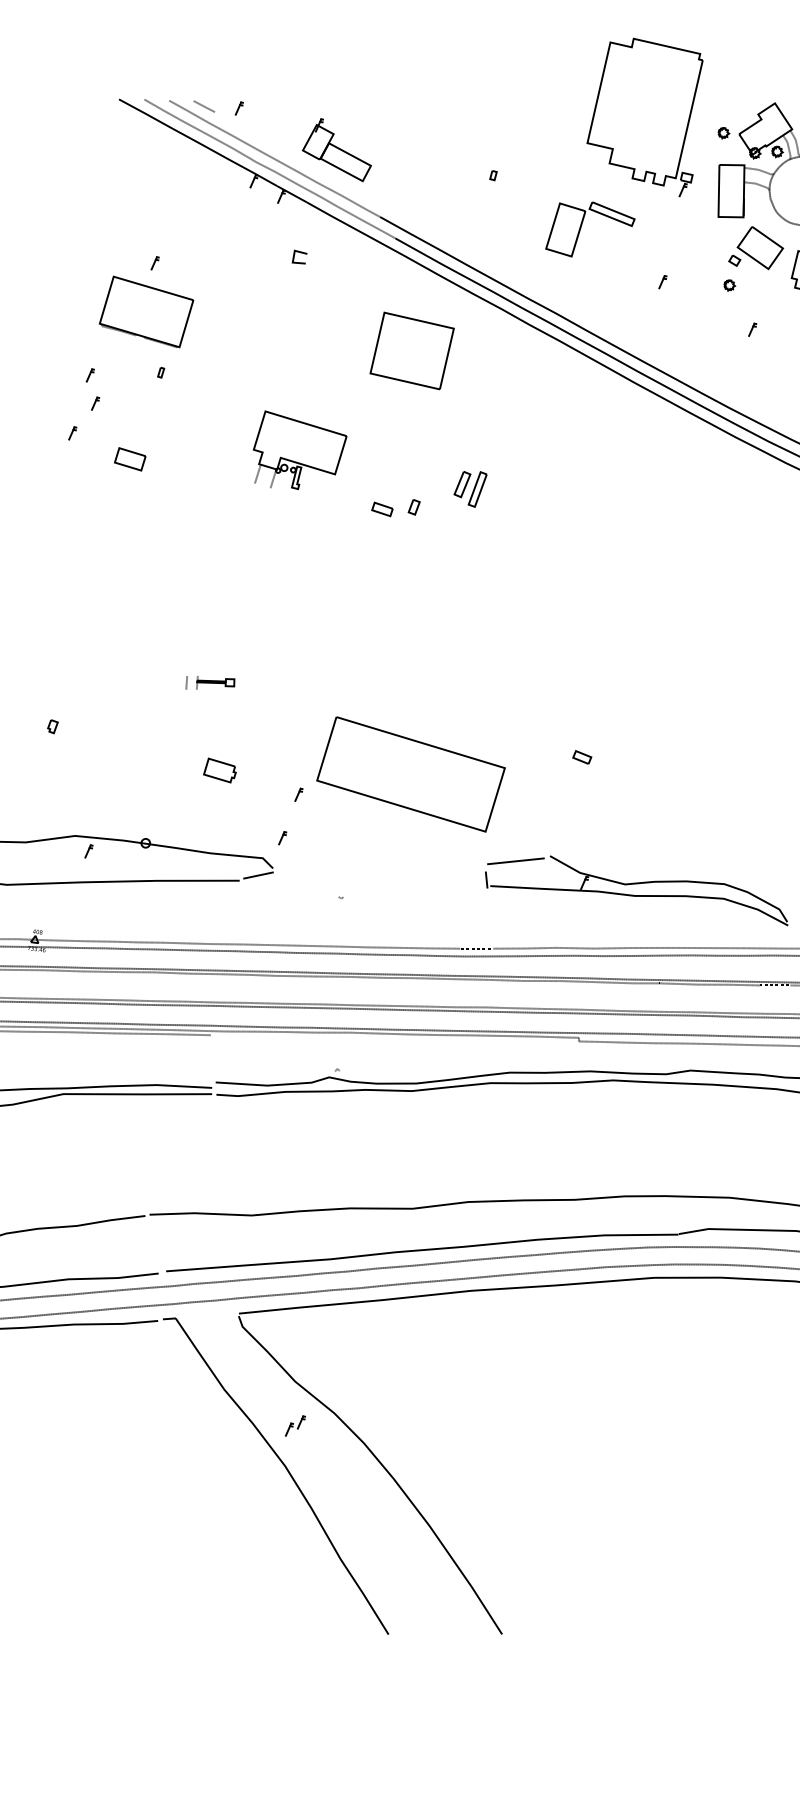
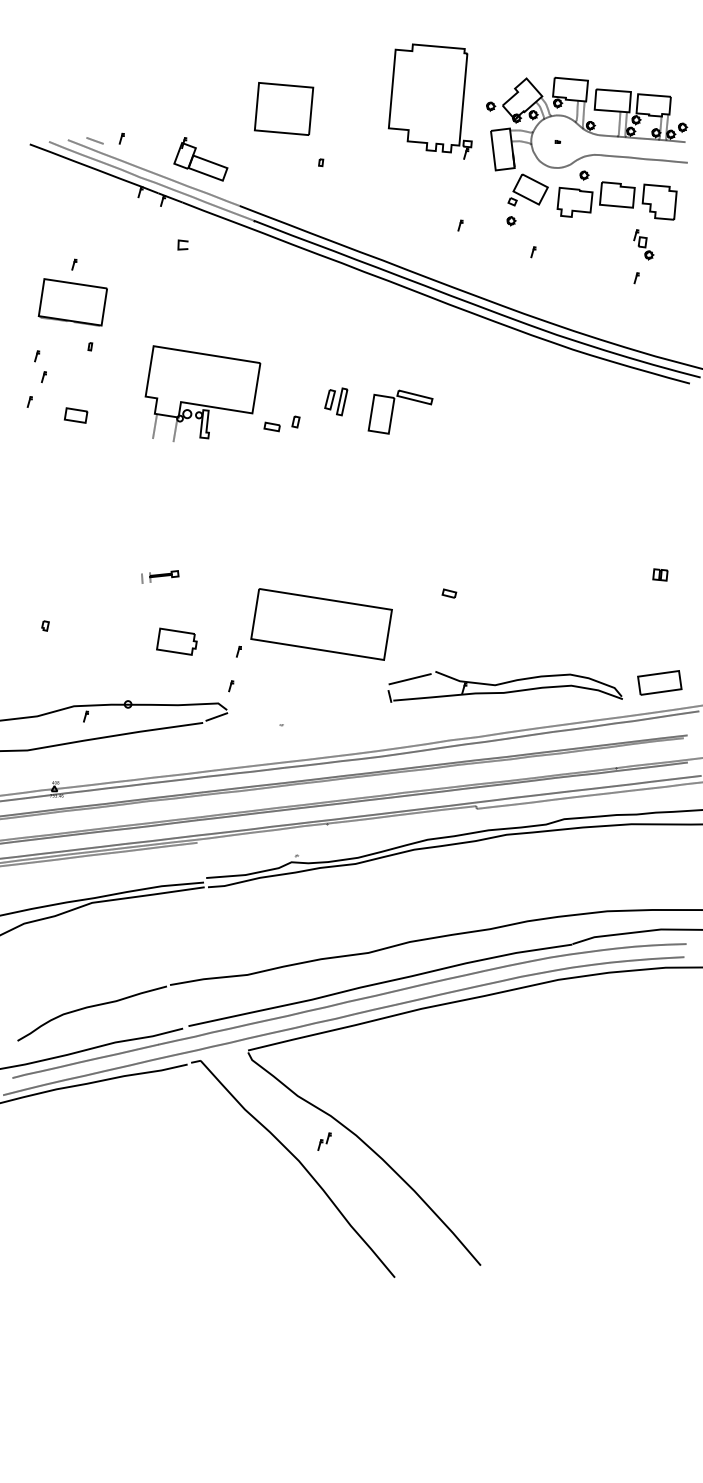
part: (581, 228) -> (393, 411), moved
part: (412, 350) -> (284, 108), moved
part: (298, 453) -> (202, 393), size x1.67
part: (219, 770) -> (176, 641), size x1.67
part: (295, 1425) -> (324, 1141), moved

